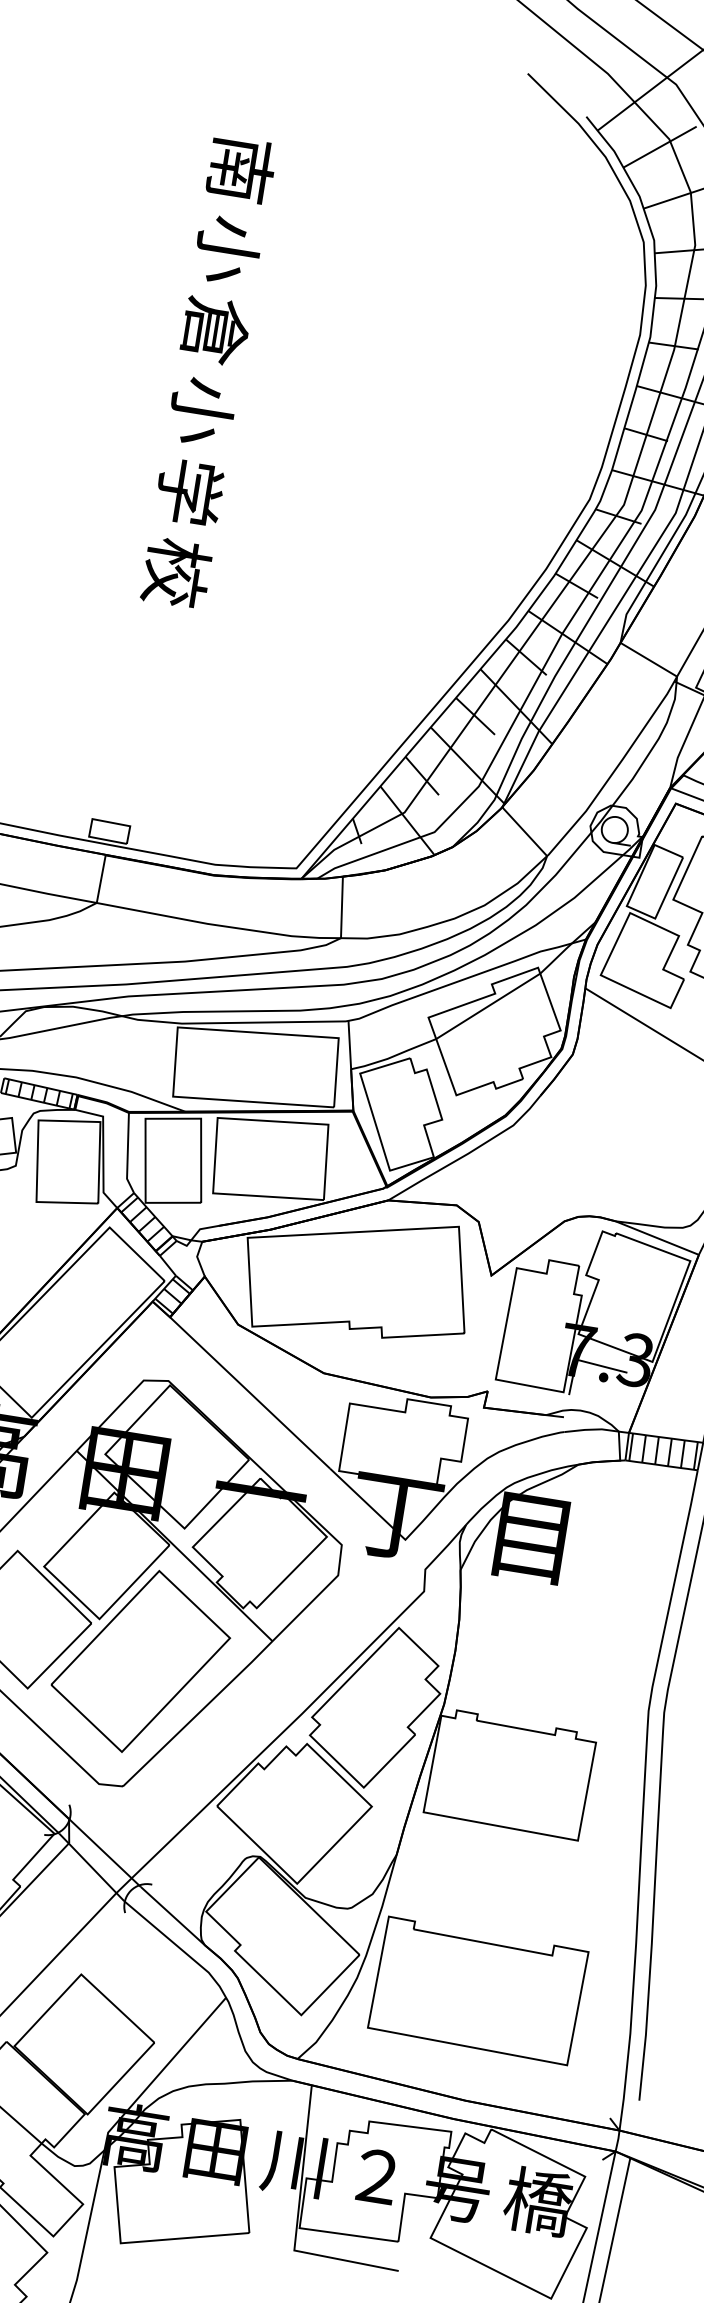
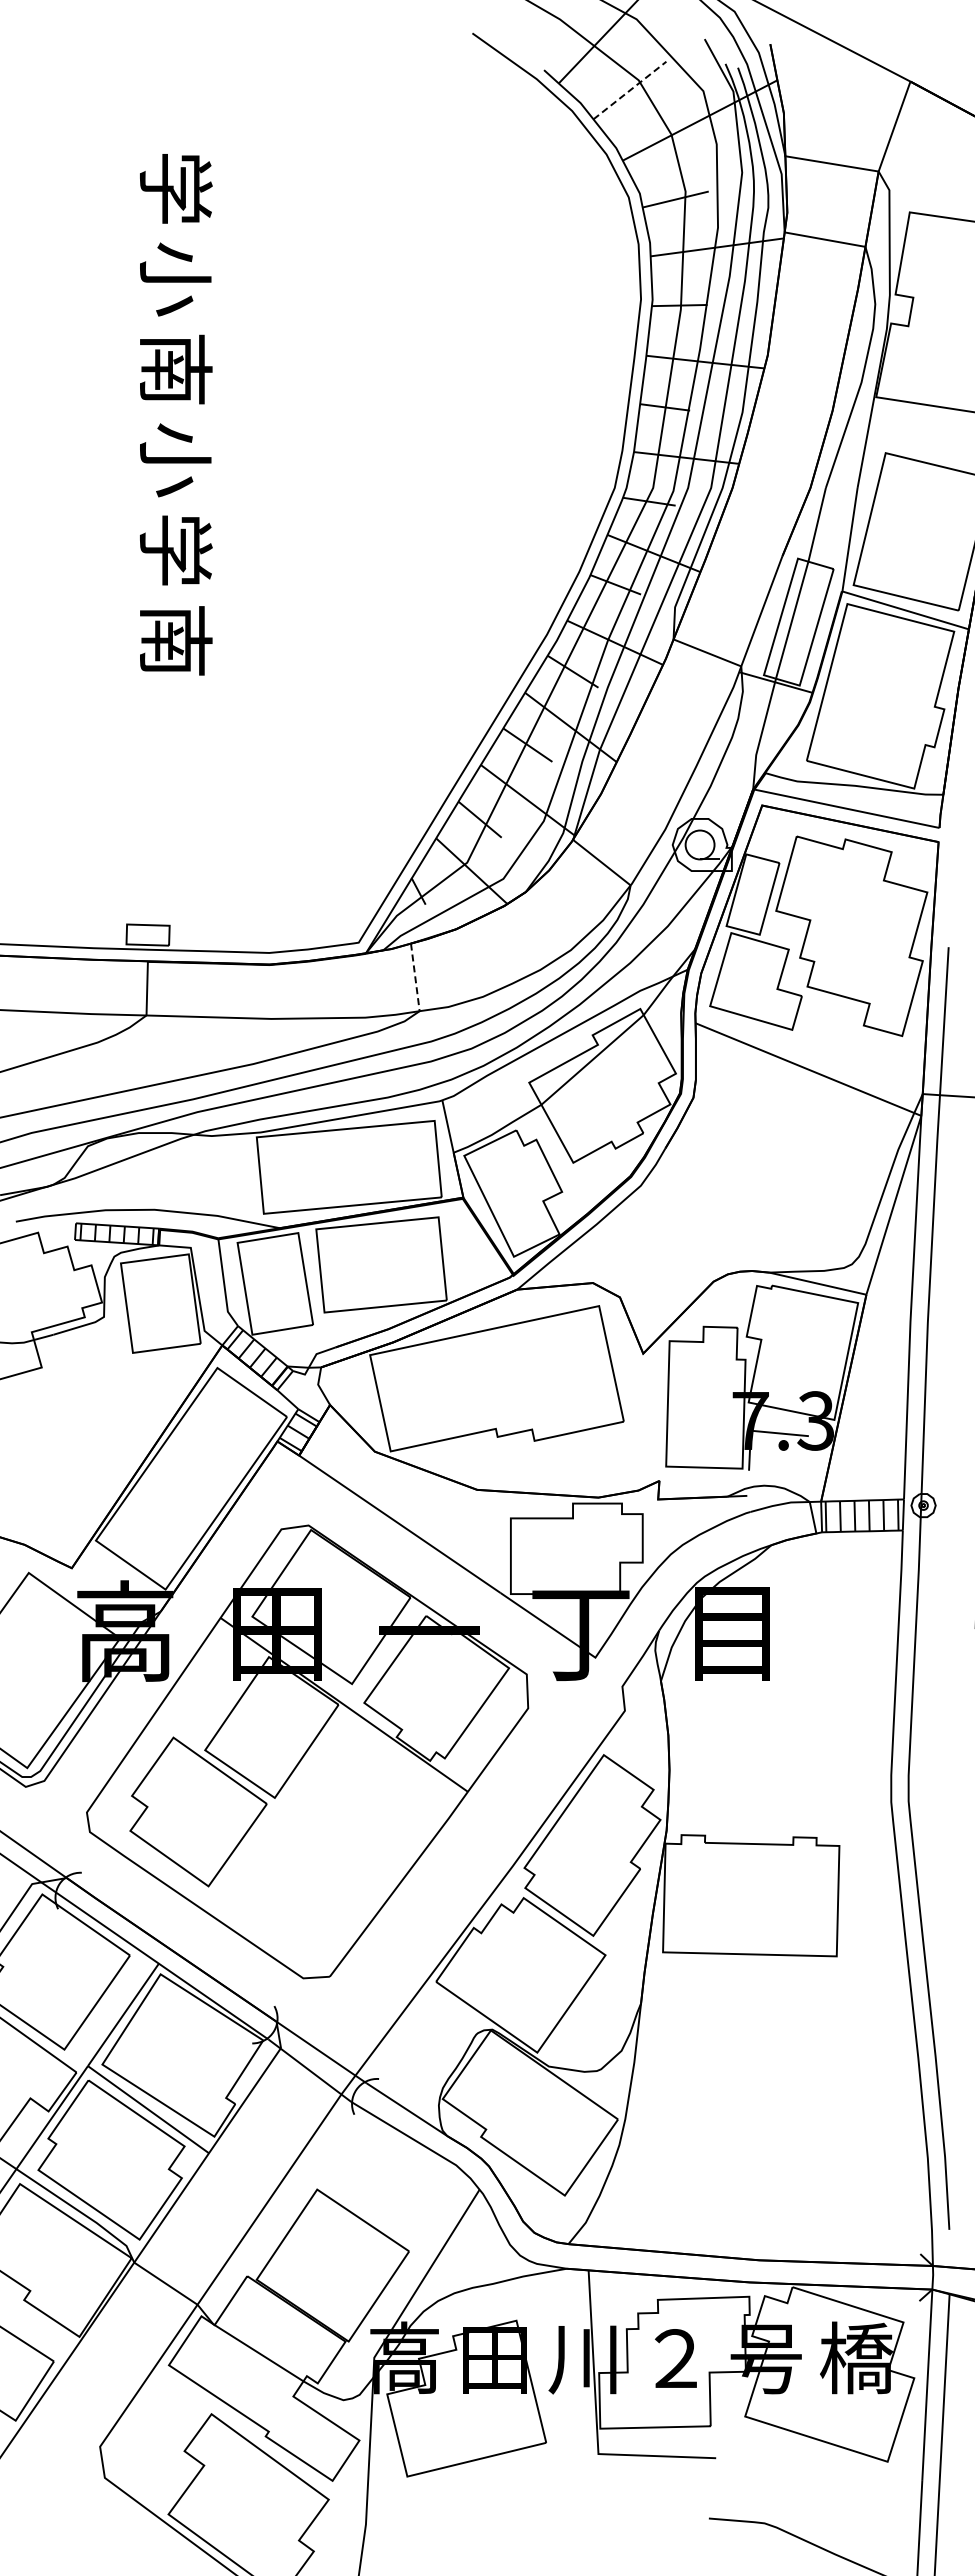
line: (660, 147) -> (630, 90), solid -> dashed
text: (241, 169) -> (176, 188), 南 -> 学
text: (215, 331) -> (176, 369), 倉 -> 南
text: (177, 572) -> (176, 640), 校 -> 南
line: (342, 907) -> (415, 977), solid -> dashed
part: (140, 1661) -> (327, 1836), removed
part: (477, 1990) -> (753, 2137), removed

